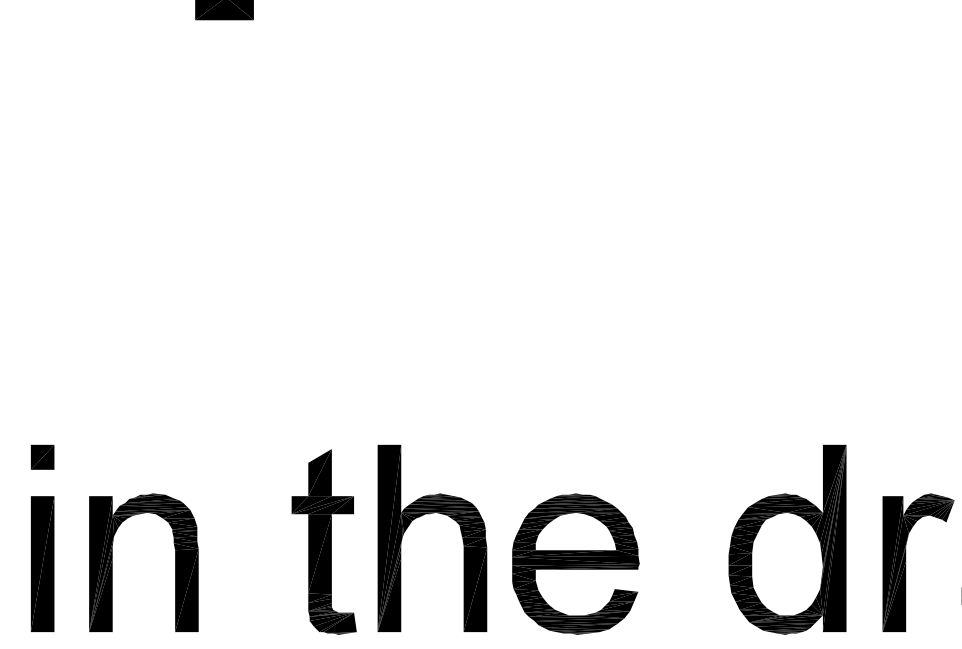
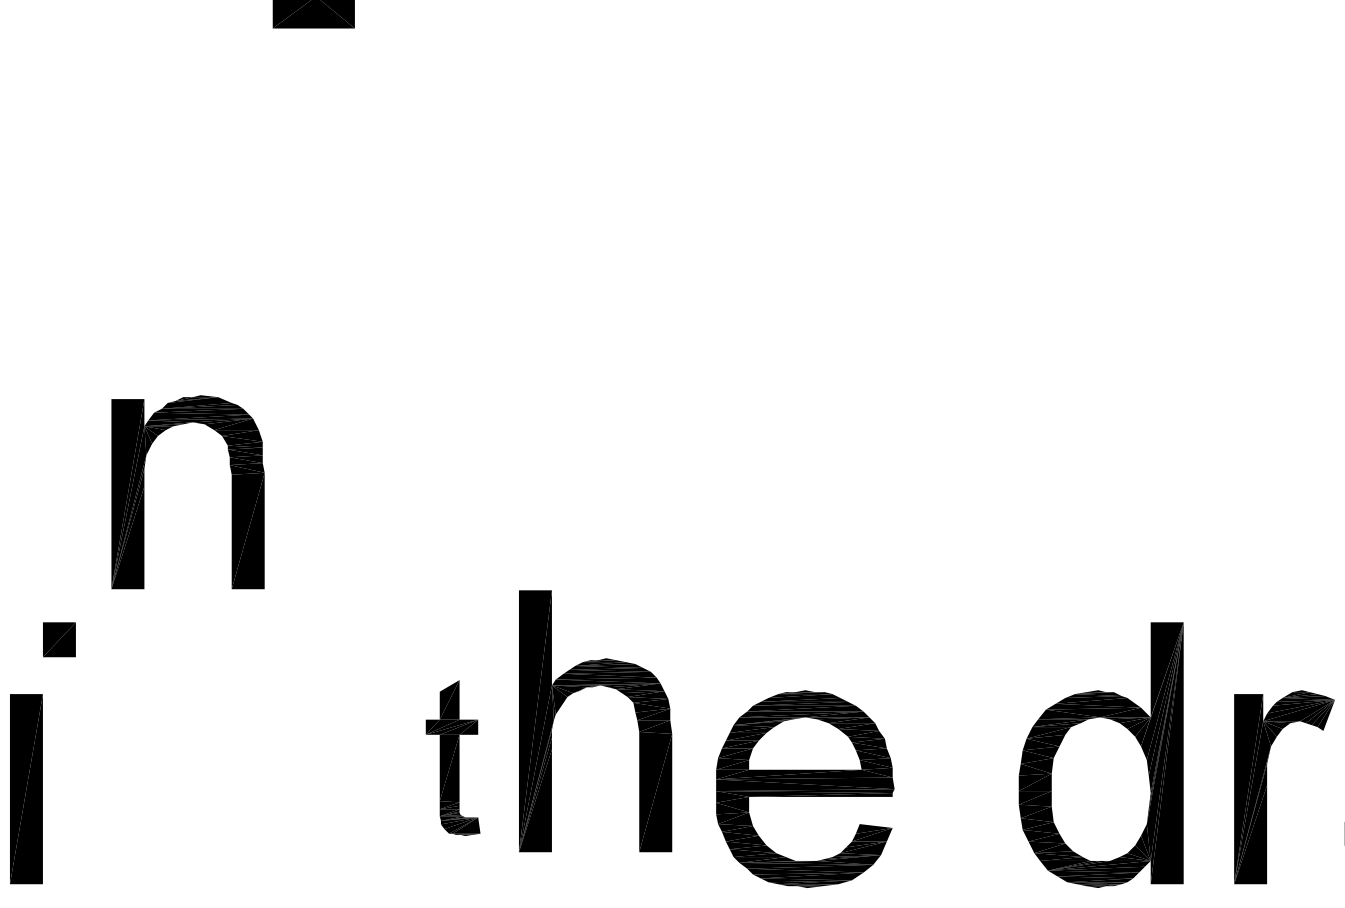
part: (430, 514) -> (593, 687), moved
part: (323, 541) -> (452, 757), size x0.6
part: (112, 562) -> (144, 492), moved
part: (42, 564) -> (26, 789), moved

